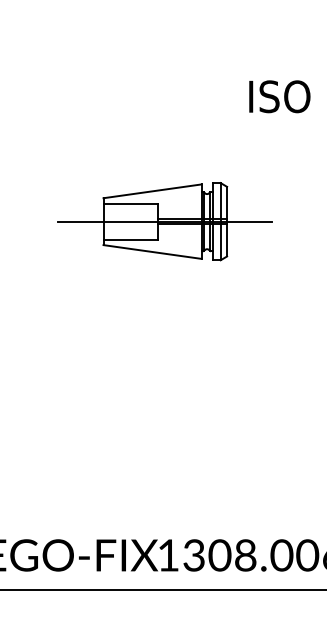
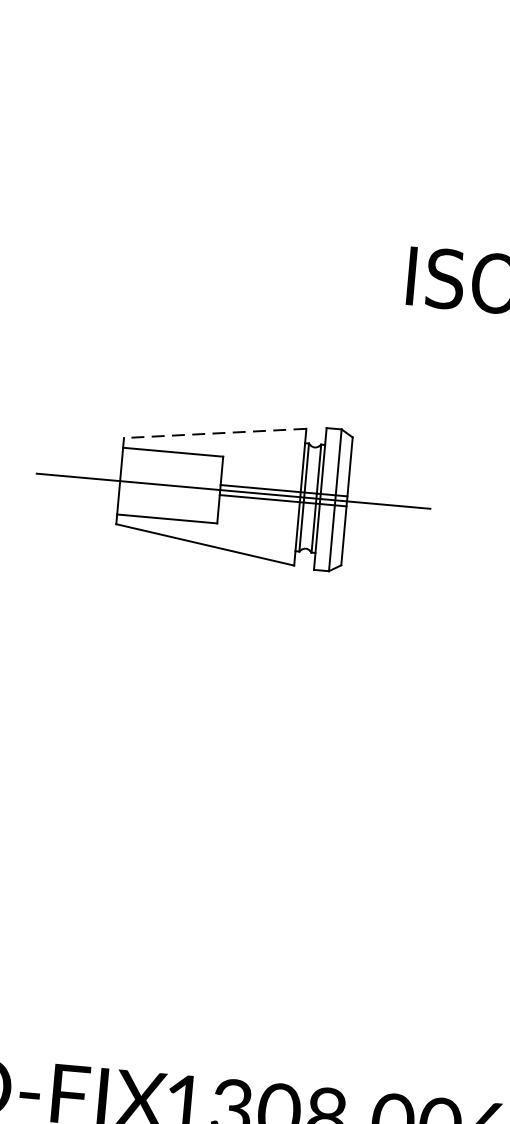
line: (152, 191) -> (215, 433), solid -> dashed

